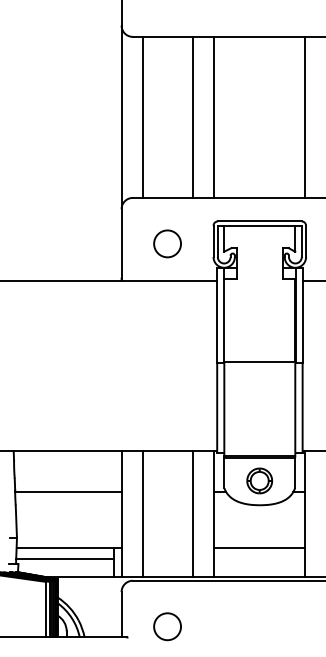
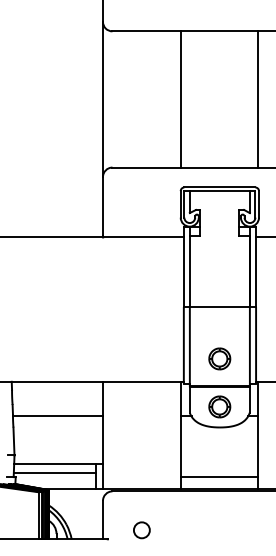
line: (143, 117) -> (121, 99), removed
line: (193, 117) -> (163, 99), removed
circle: (167, 243) -> (141, 206), removed
part: (259, 423) -> (219, 358), added
line: (143, 513) -> (121, 434), removed
line: (193, 513) -> (163, 434), removed
line: (259, 547) -> (219, 476), moved
circle: (167, 627) -> (141, 530), size x0.7

